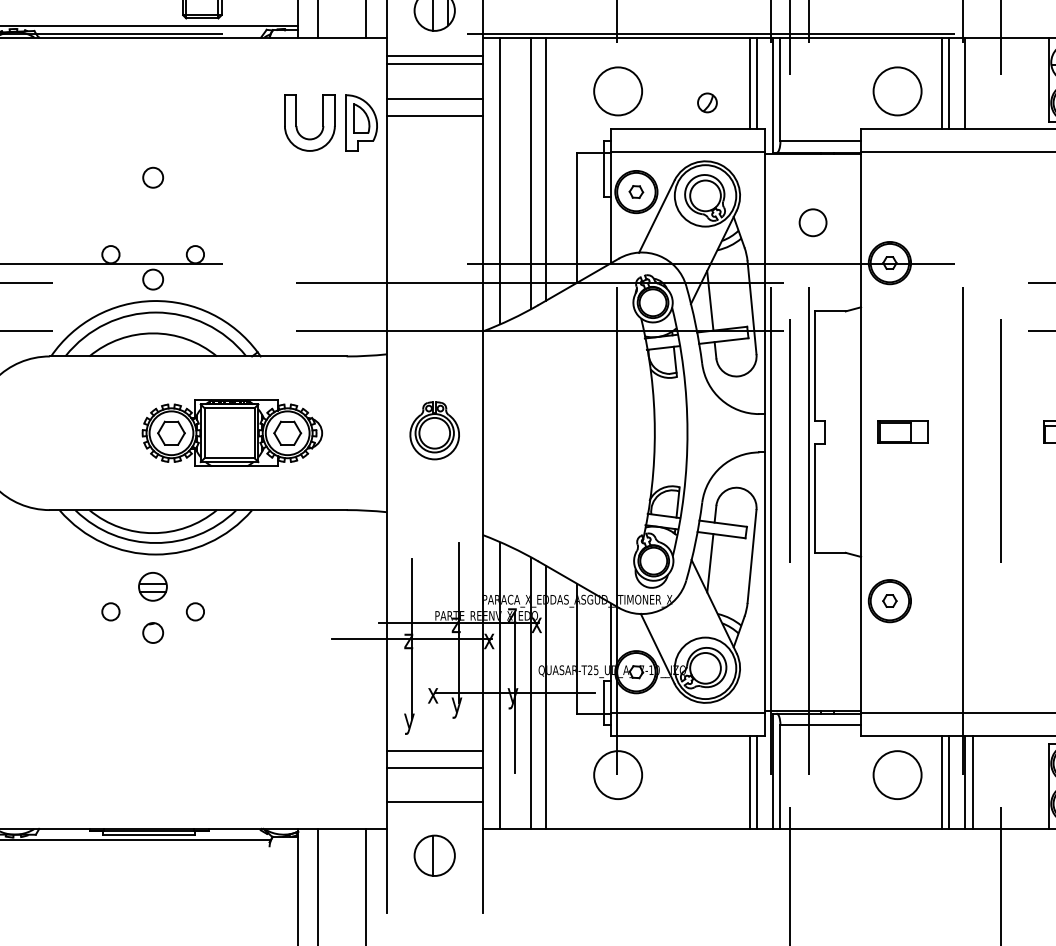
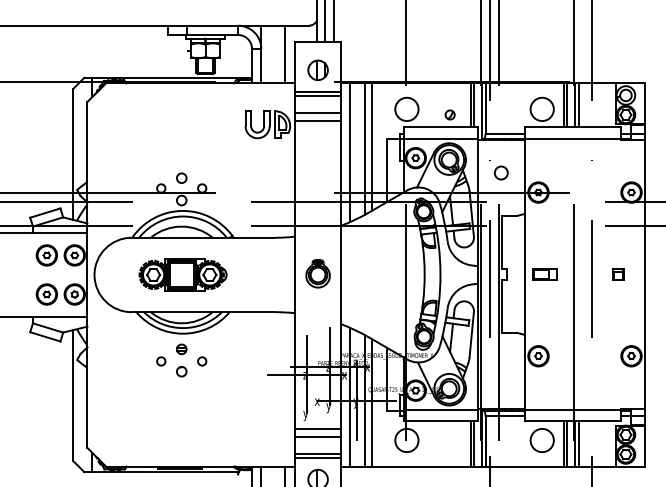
line: (972, 83) -> (578, 105), added
circle: (152, 176) -> (181, 177), moved
part: (231, 432) -> (182, 274), moved
part: (152, 587) -> (181, 349), size x0.71
line: (433, 810) -> (317, 457), added

